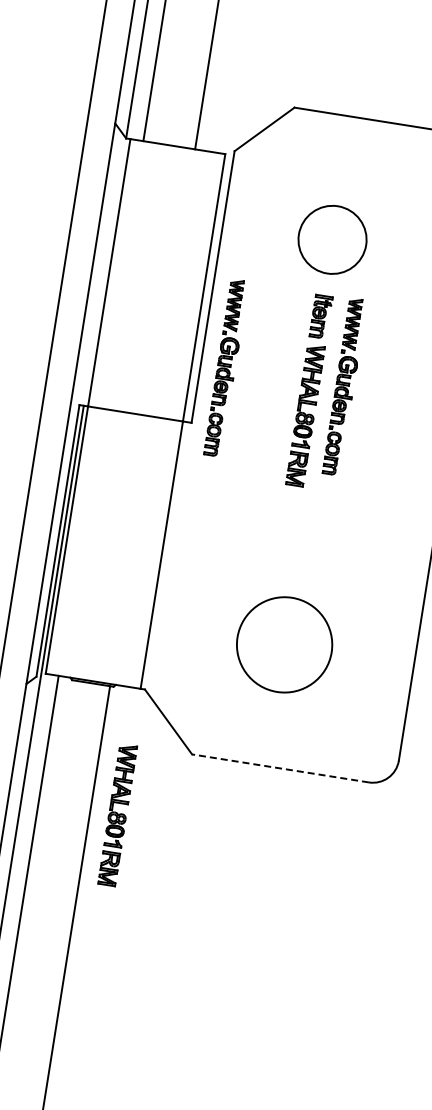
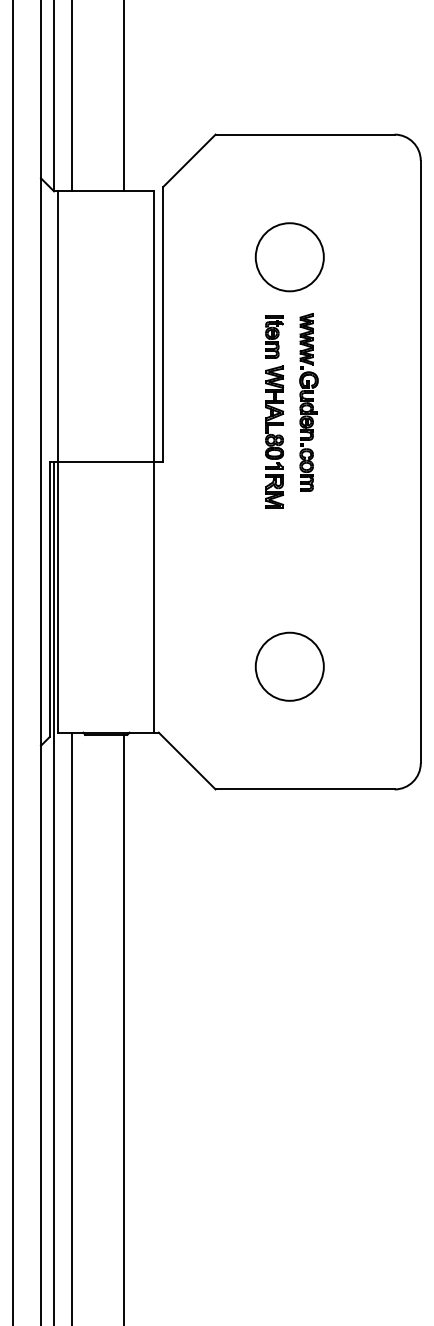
circle: (332, 240) -> (289, 257), moved
part: (225, 368) -> (188, 402), removed
circle: (284, 644) -> (289, 666), size x0.71
line: (279, 768) -> (304, 789), dashed -> solid
part: (117, 814) -> (151, 860), removed

